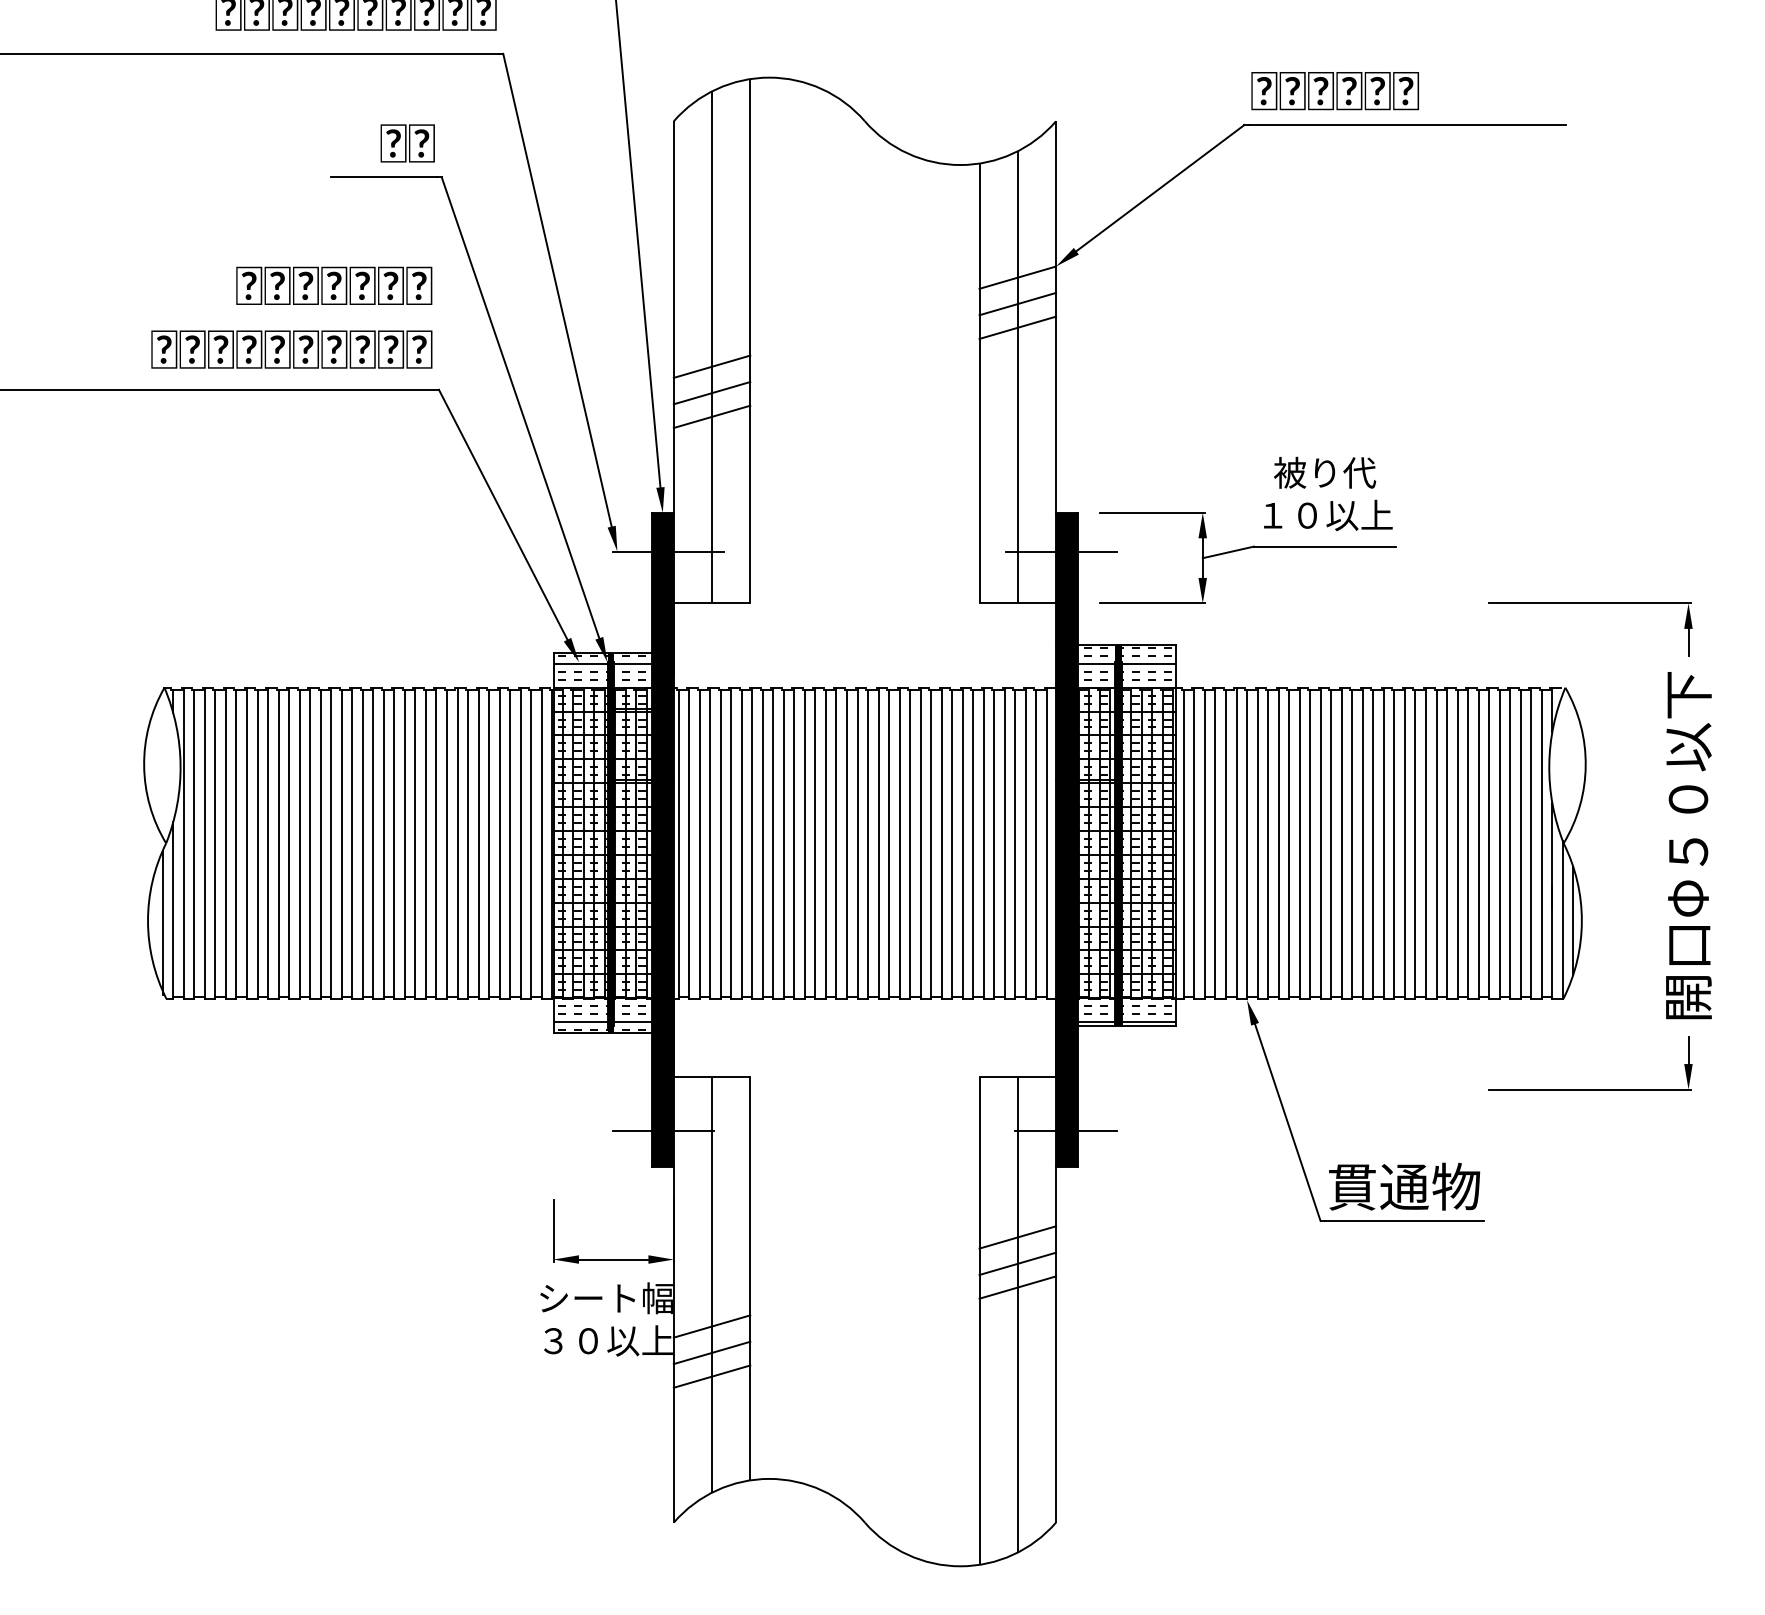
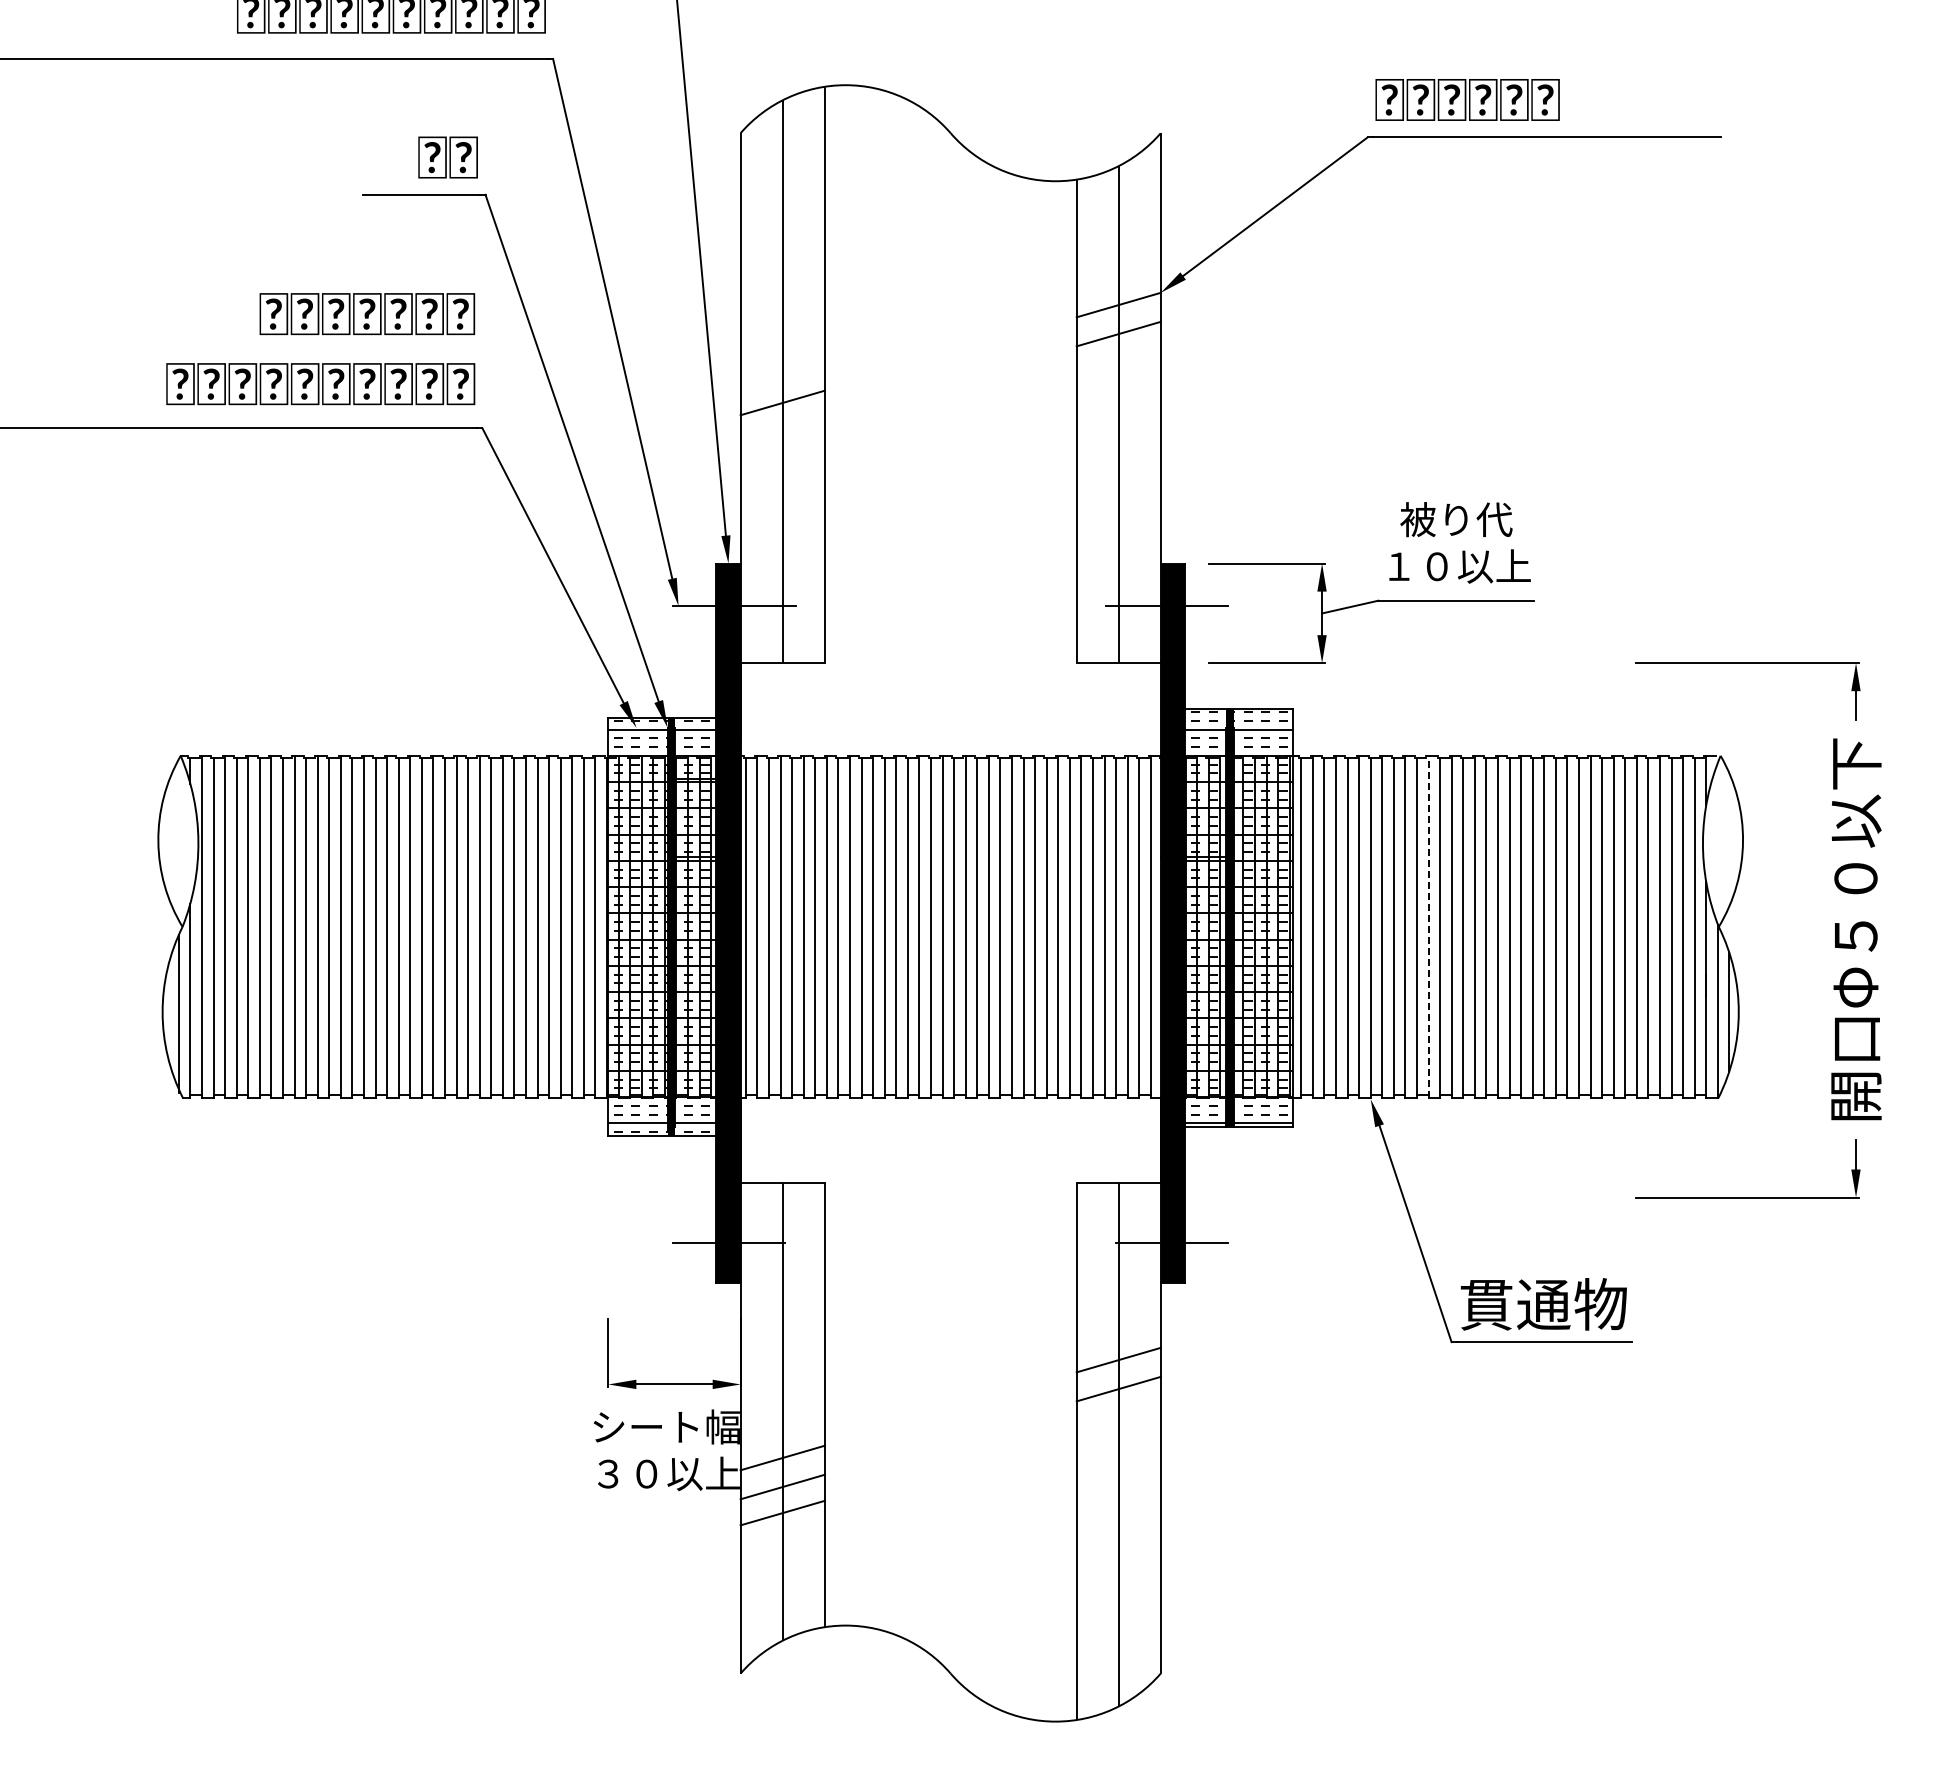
line: (1017, 327) -> (1118, 359), removed
line: (711, 392) -> (782, 431), removed
line: (711, 416) -> (782, 457), removed
line: (1299, 842) -> (1428, 926), solid -> dashed
line: (1017, 1286) -> (1118, 1414), removed

